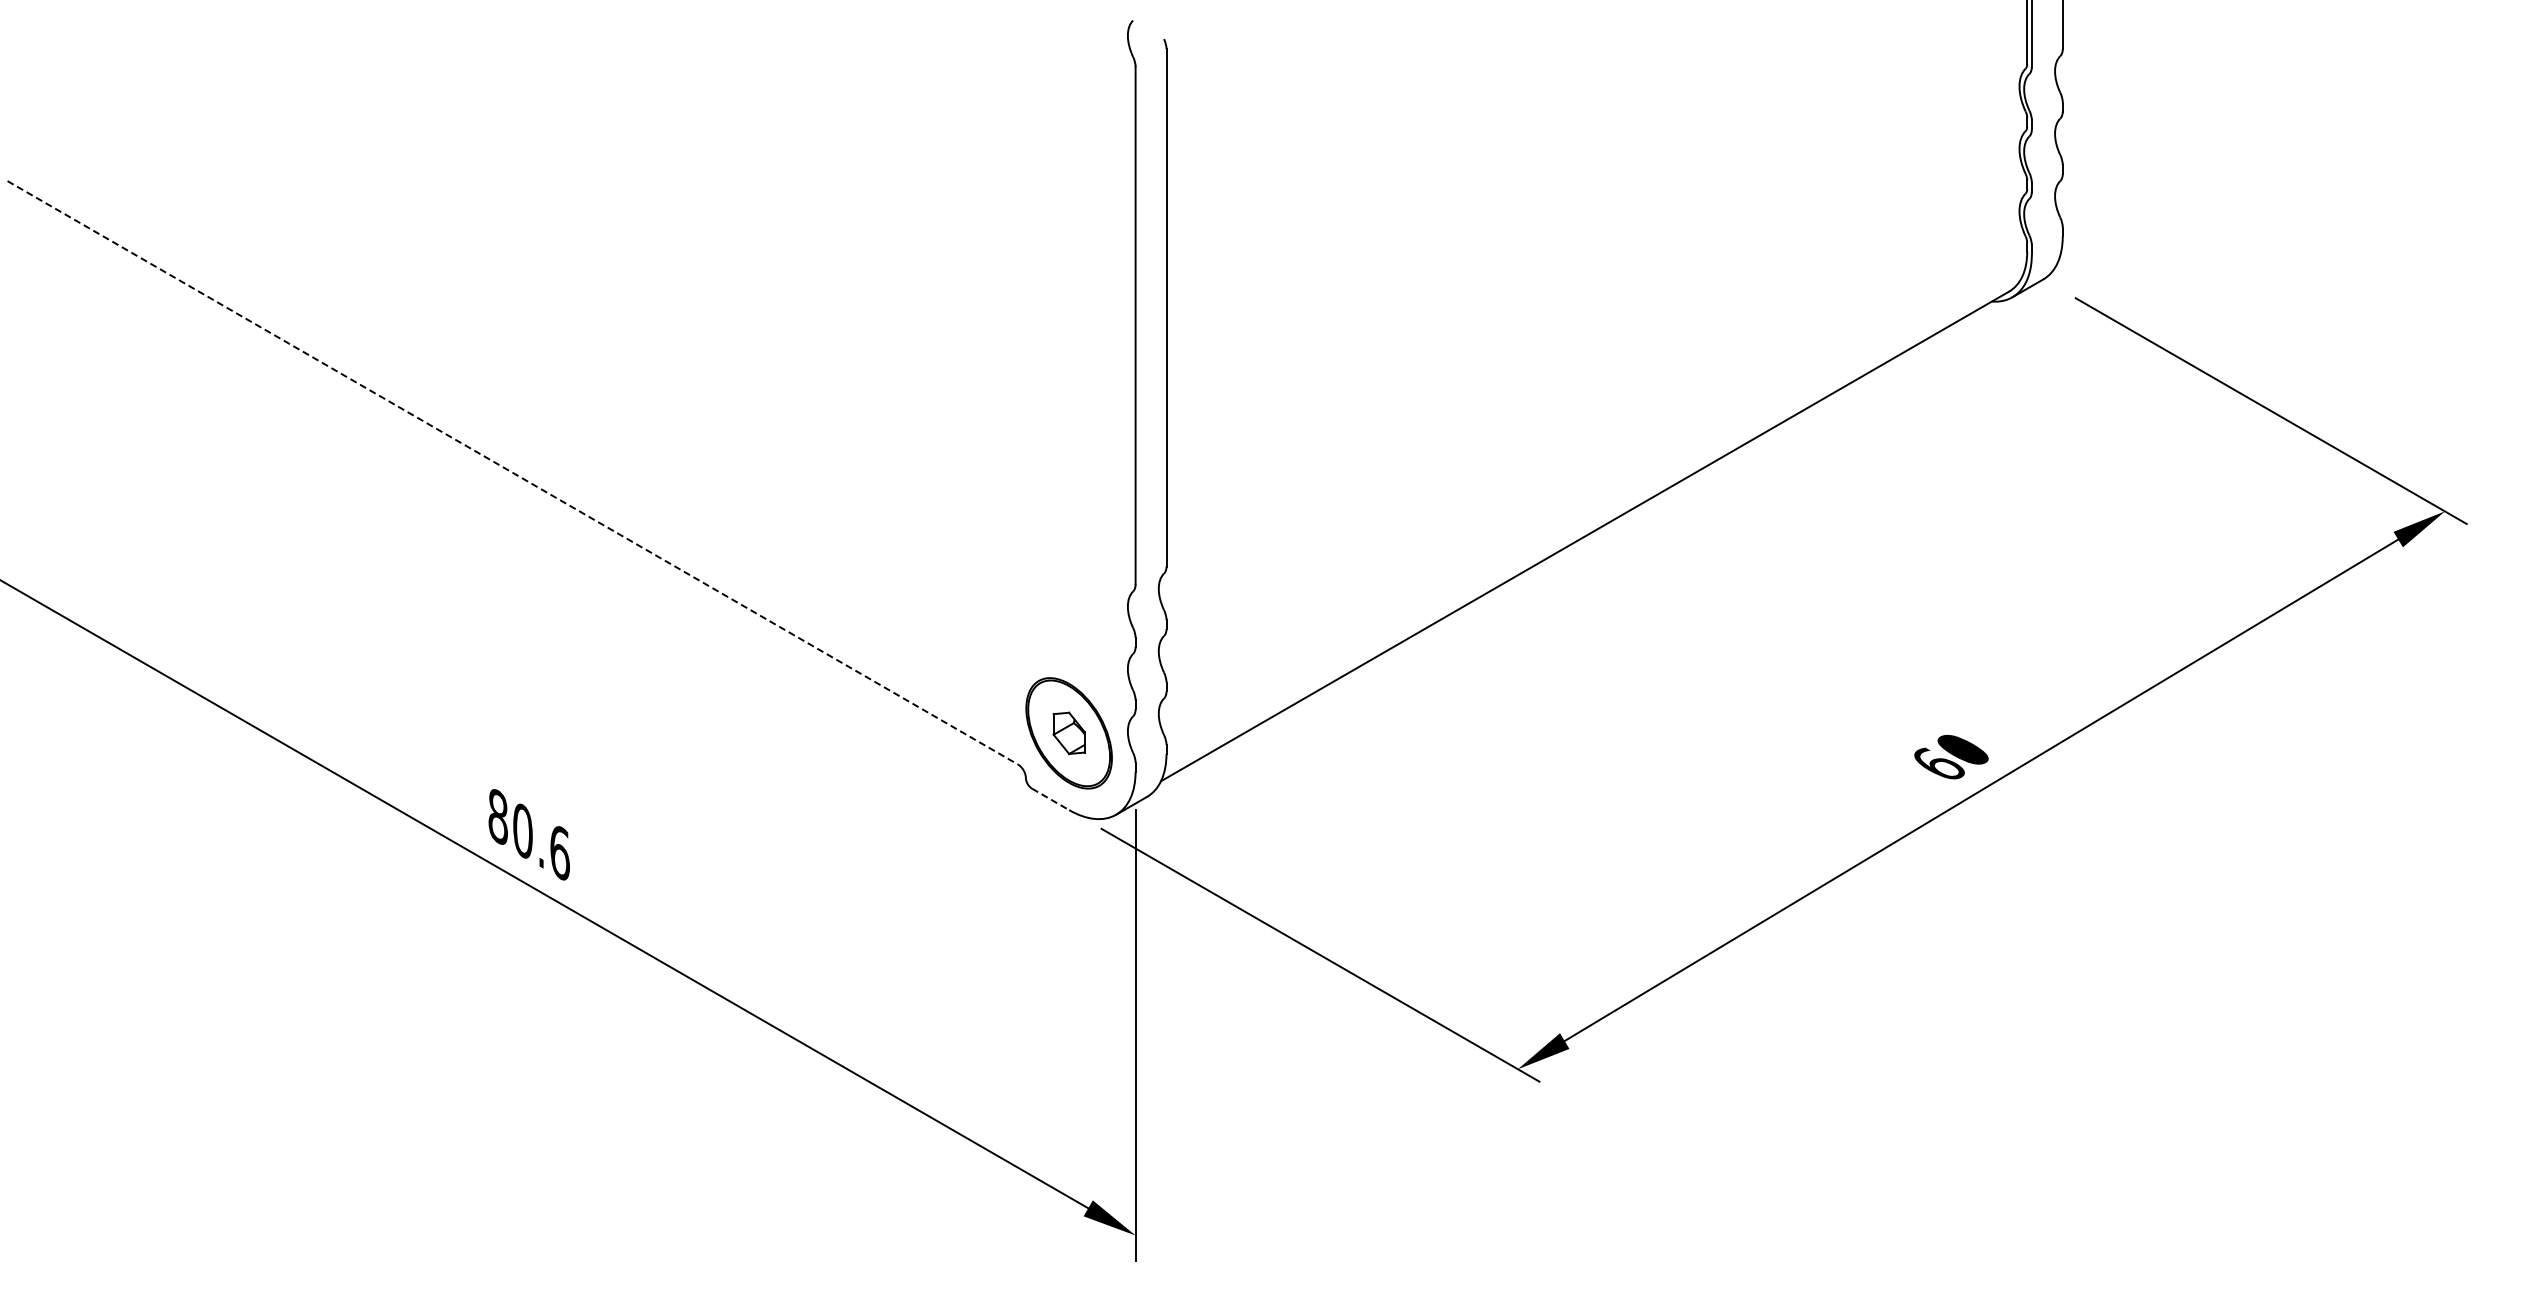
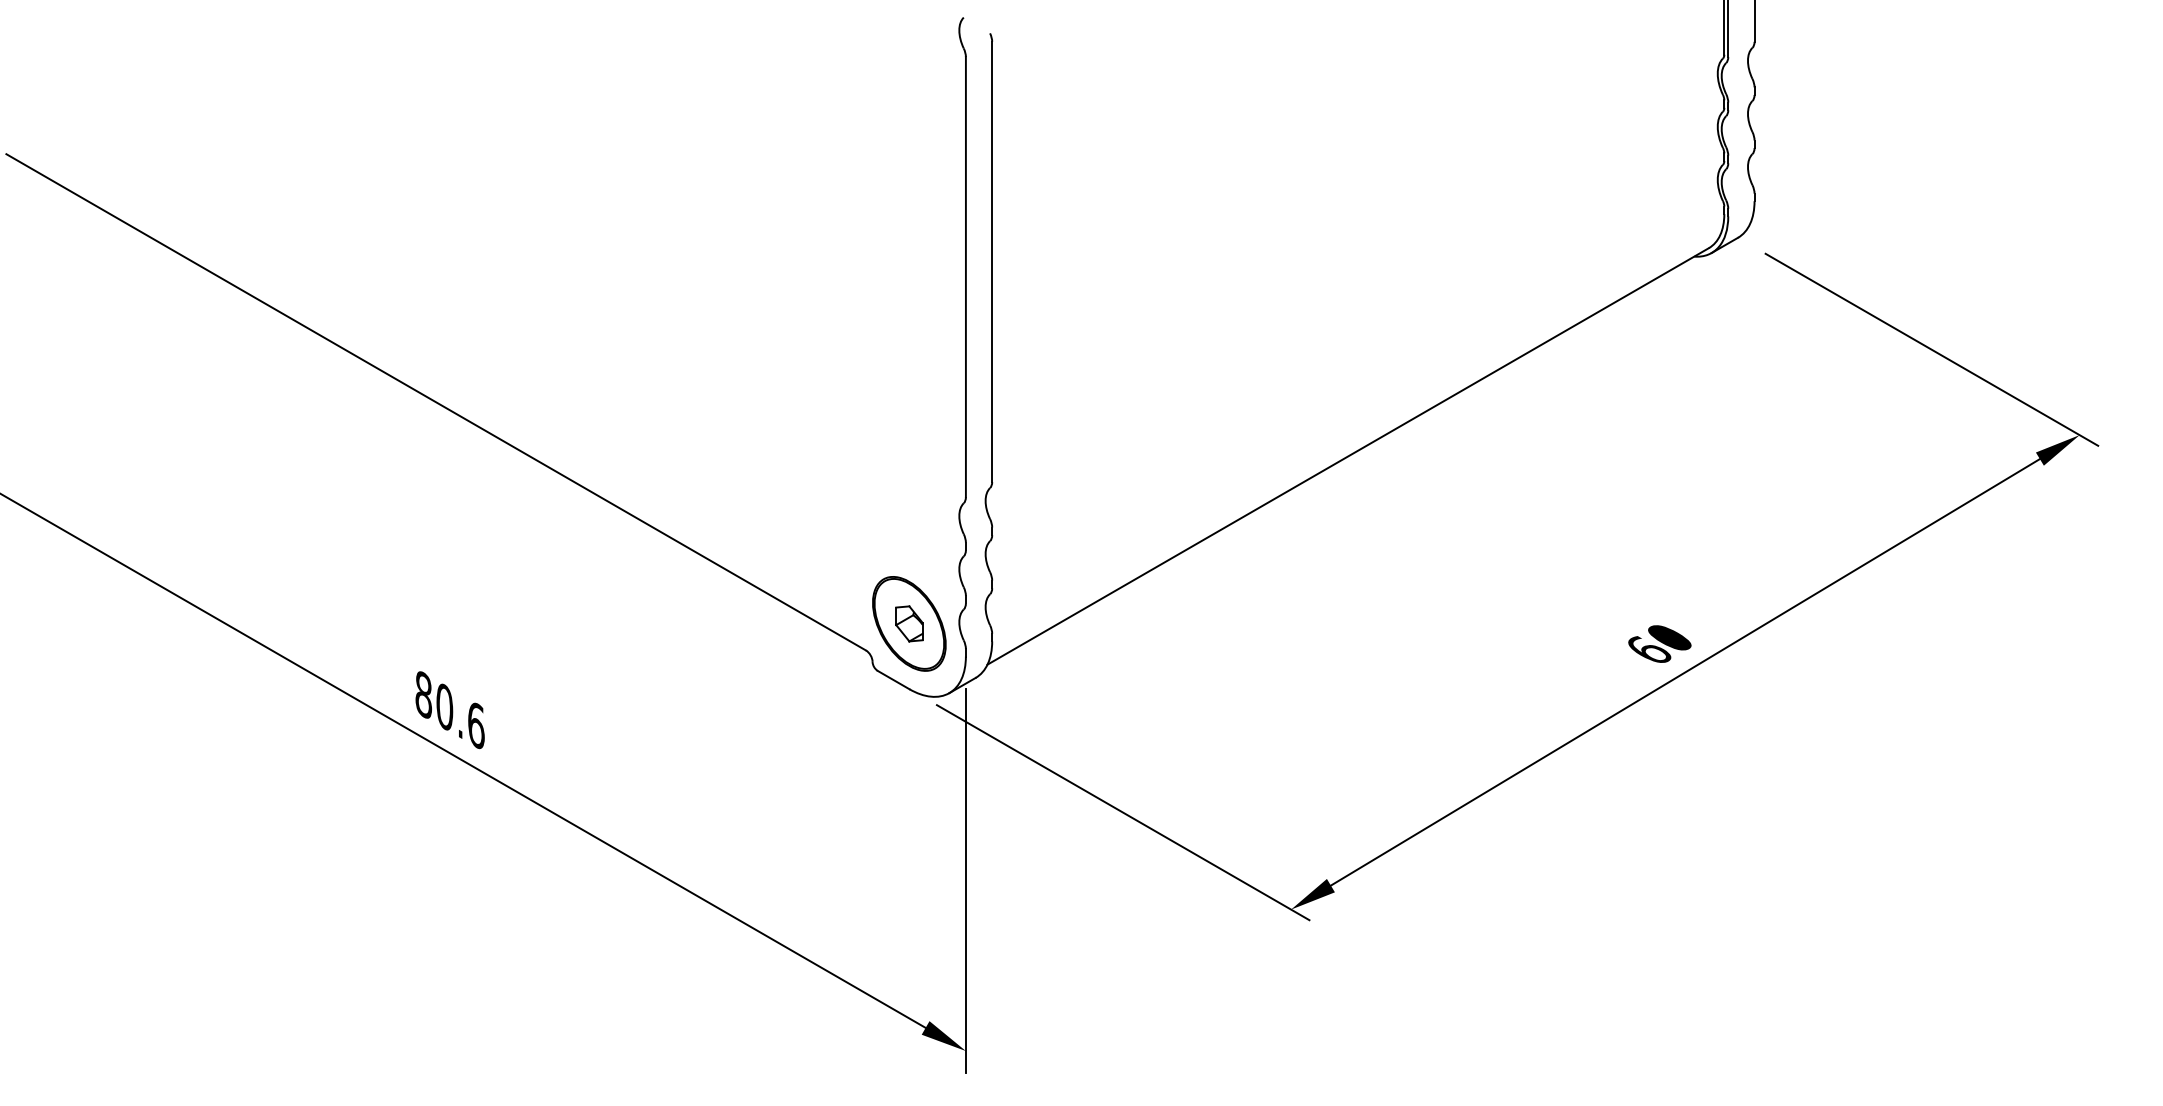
line: (513, 473) -> (436, 402), dashed -> solid
line: (1051, 799) -> (894, 680), dashed -> solid

